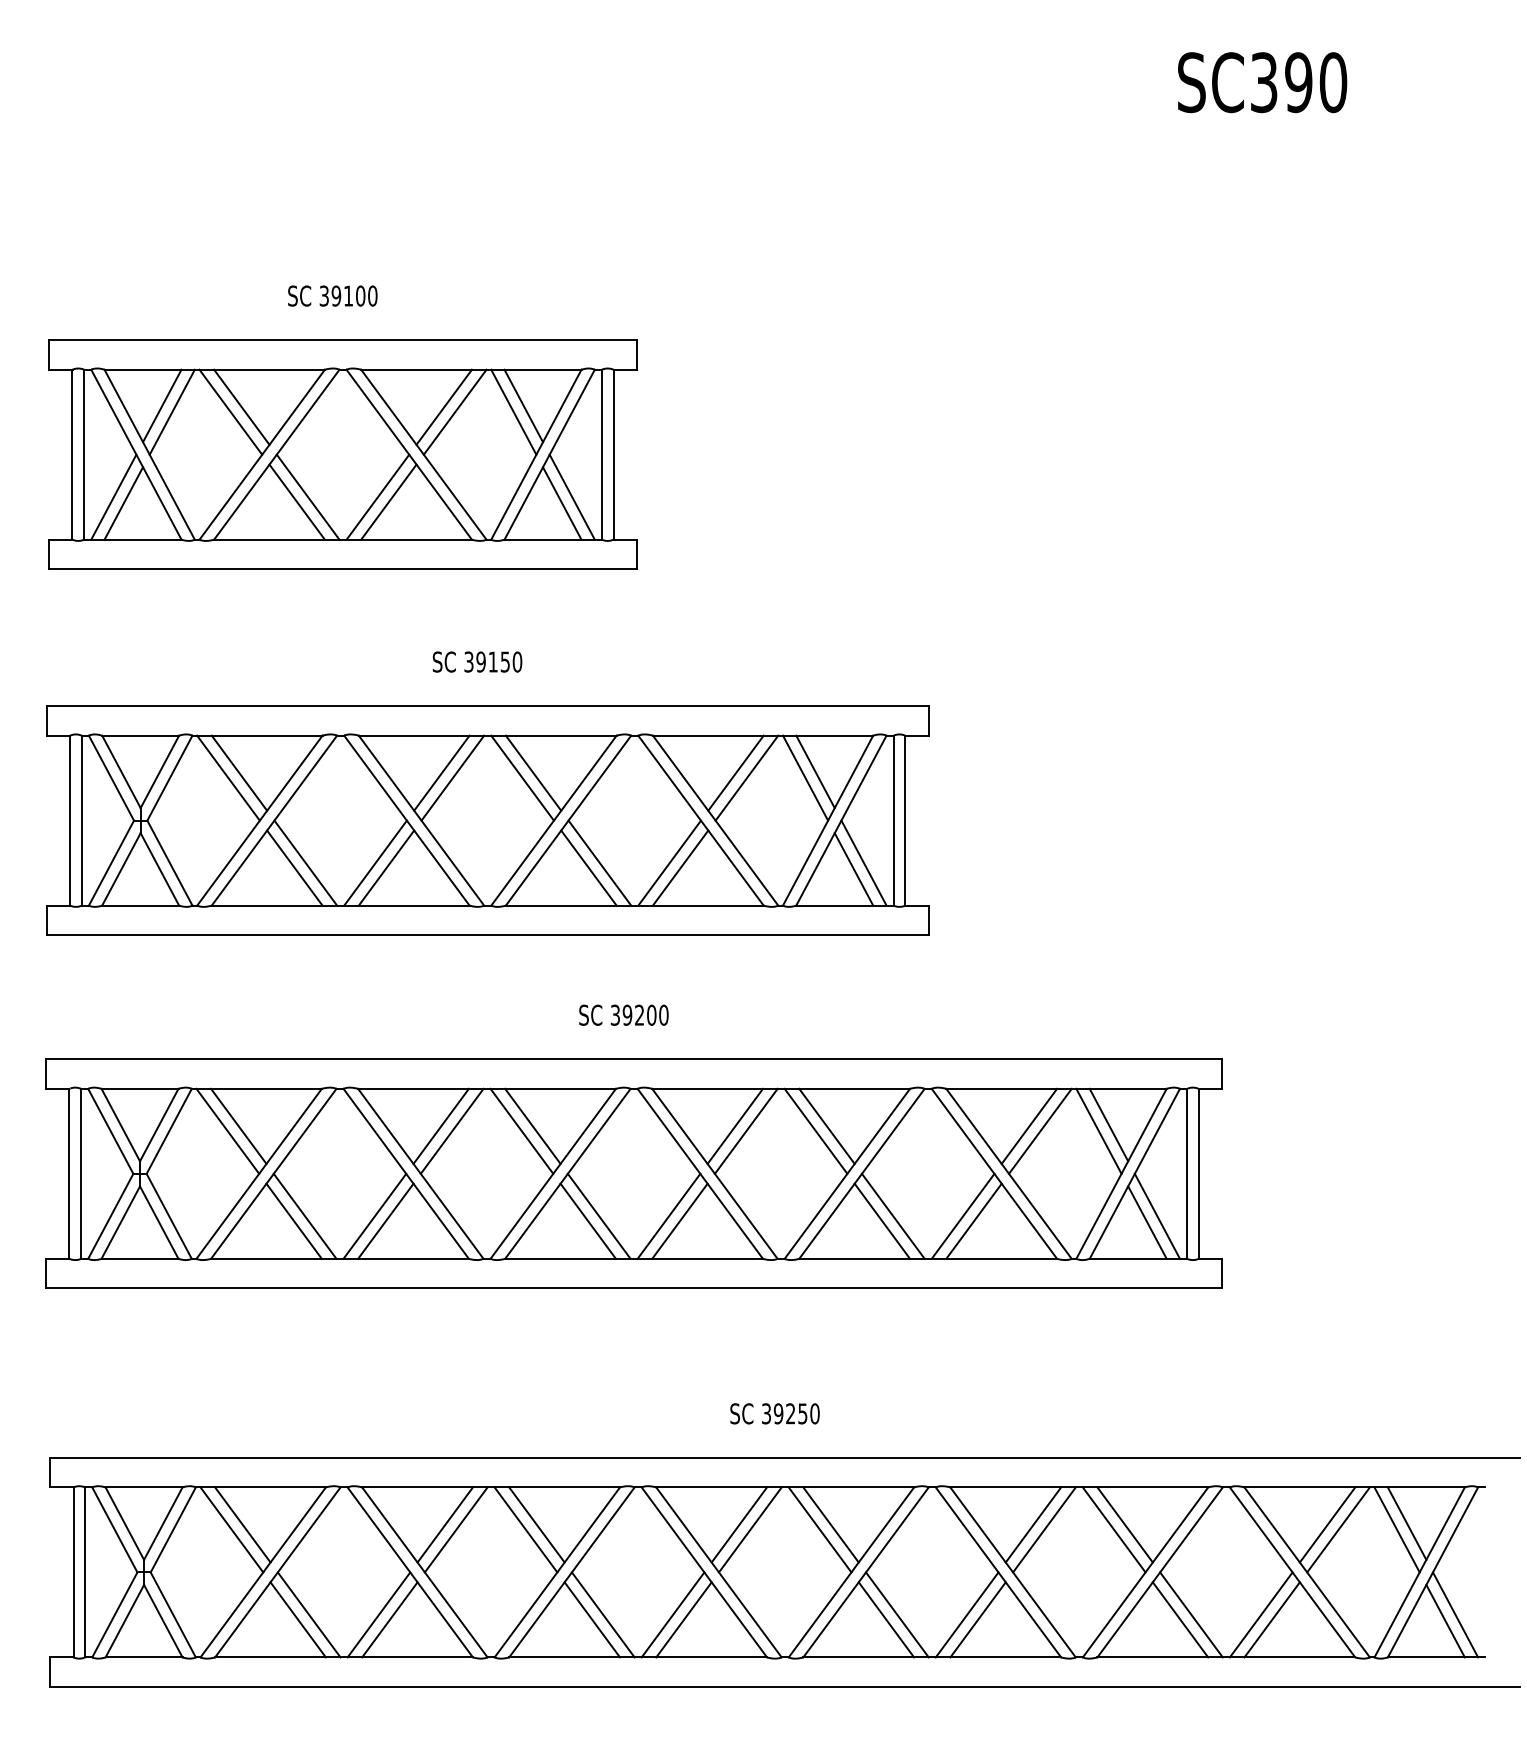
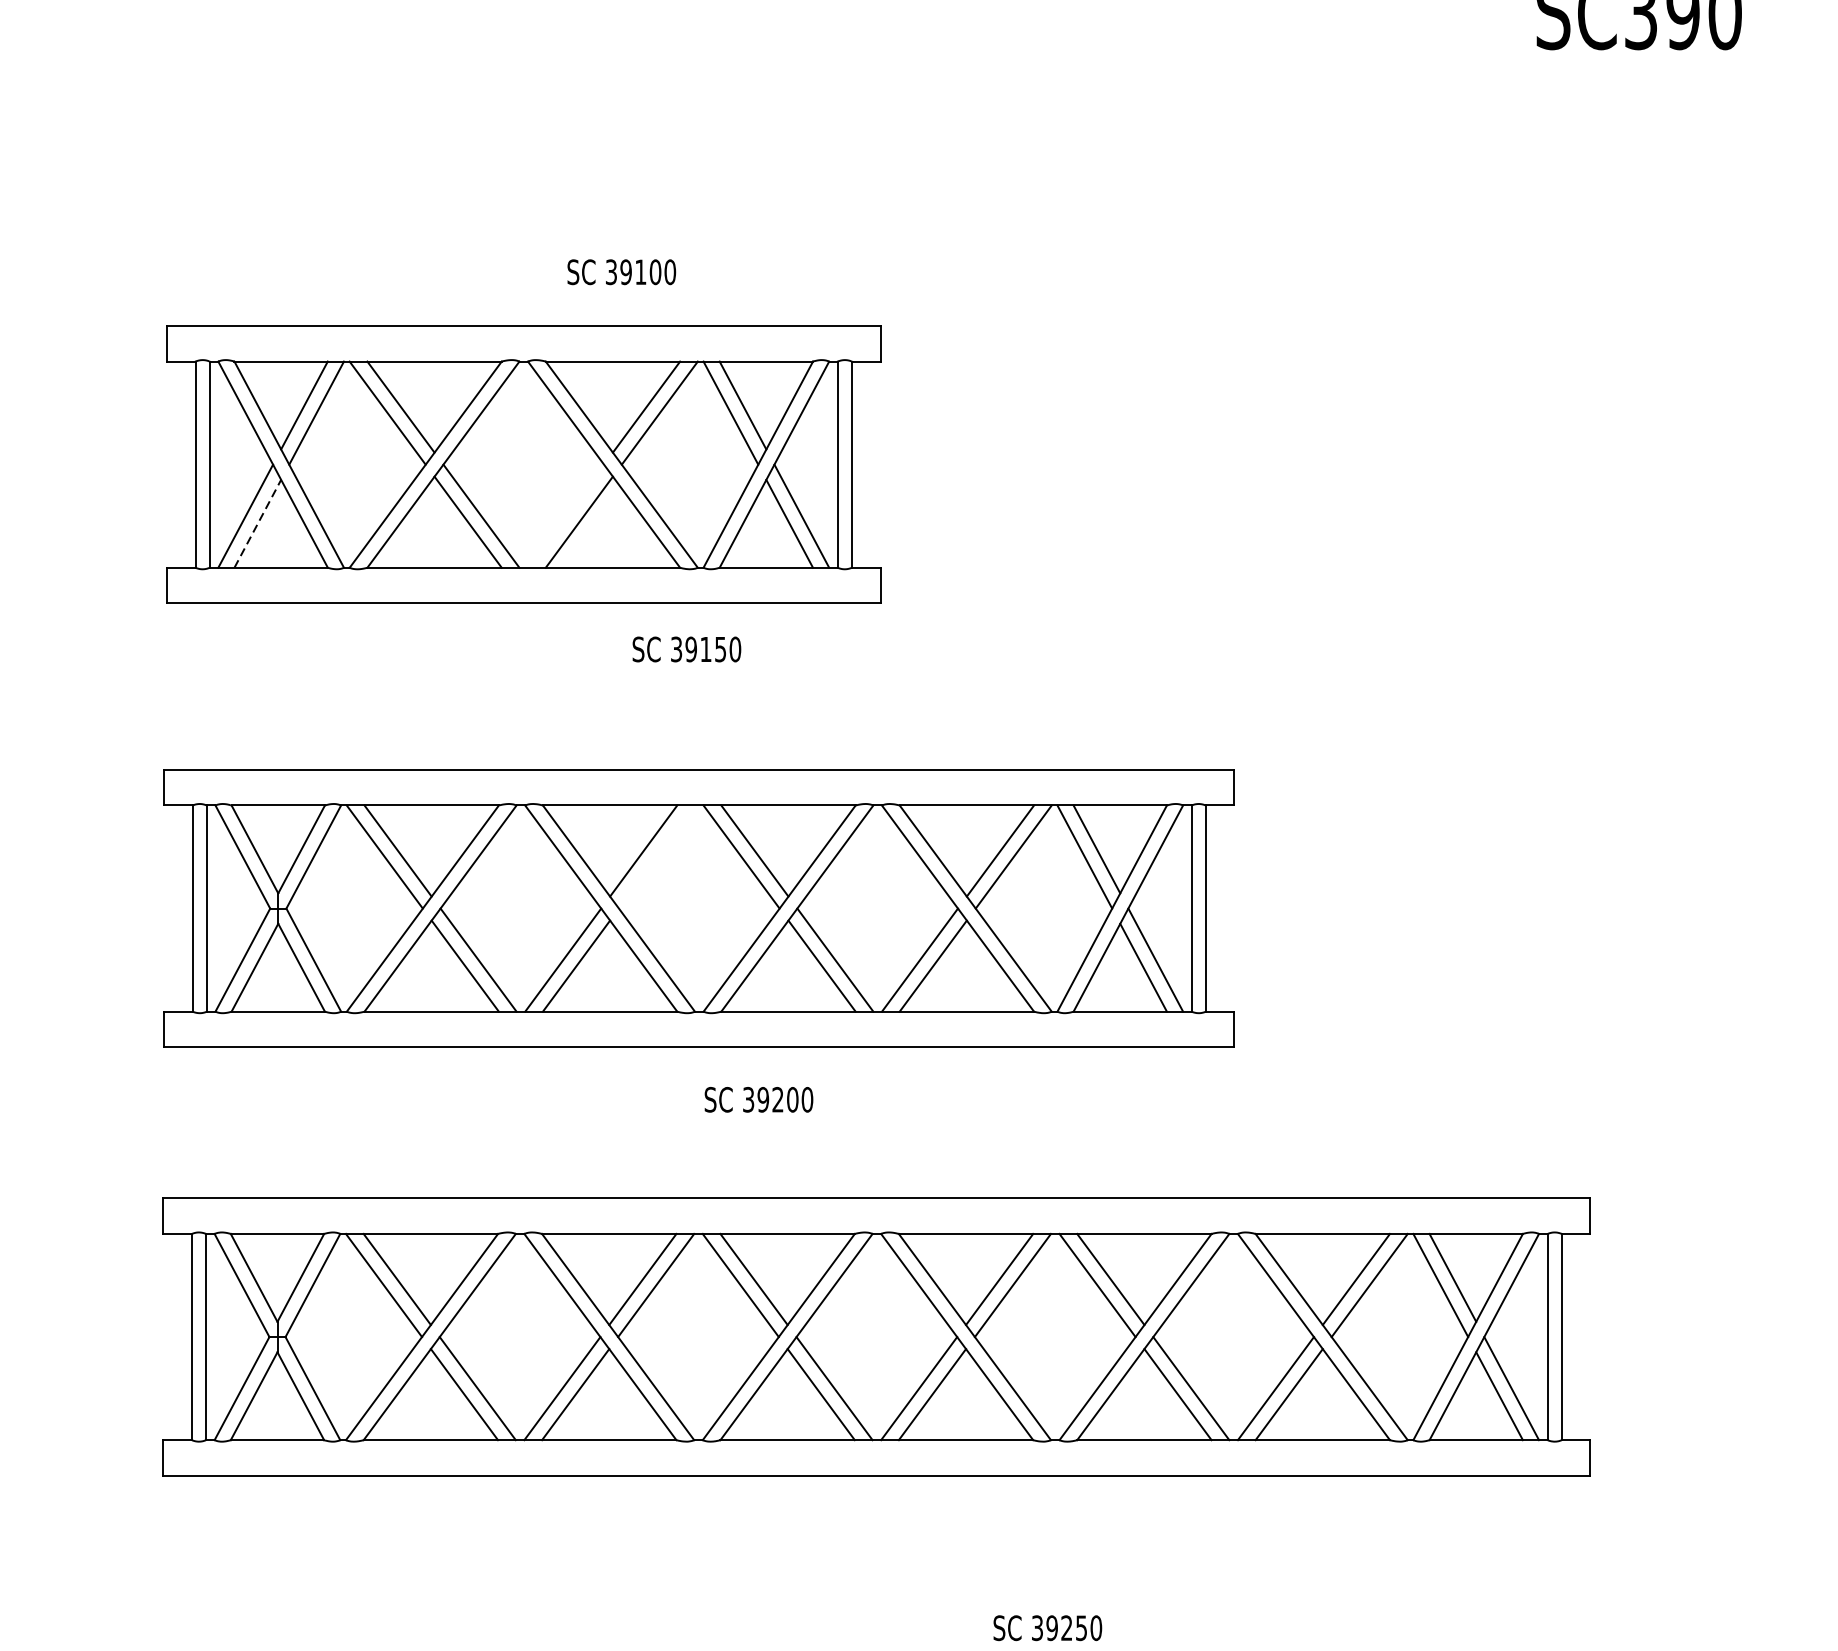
text: (332, 295) -> (621, 271), moved
line: (377, 496) -> (565, 515), removed
line: (124, 503) -> (258, 523), solid -> dashed
text: (477, 661) -> (686, 648), moved
line: (452, 777) -> (656, 856), removed
text: (623, 1014) -> (758, 1098), moved

